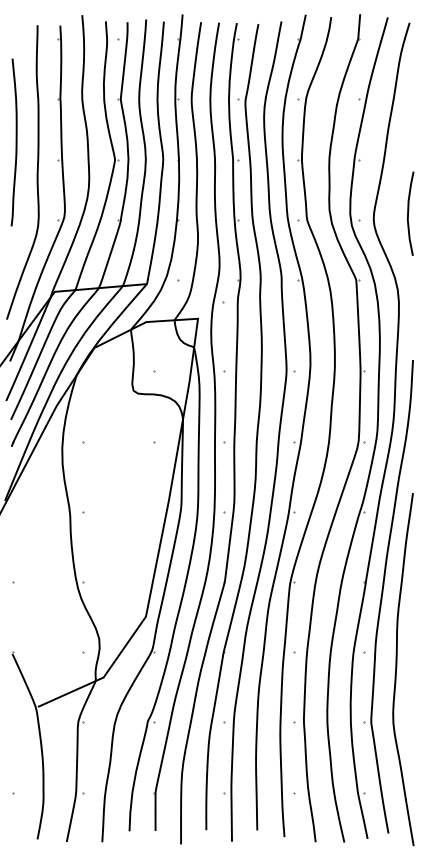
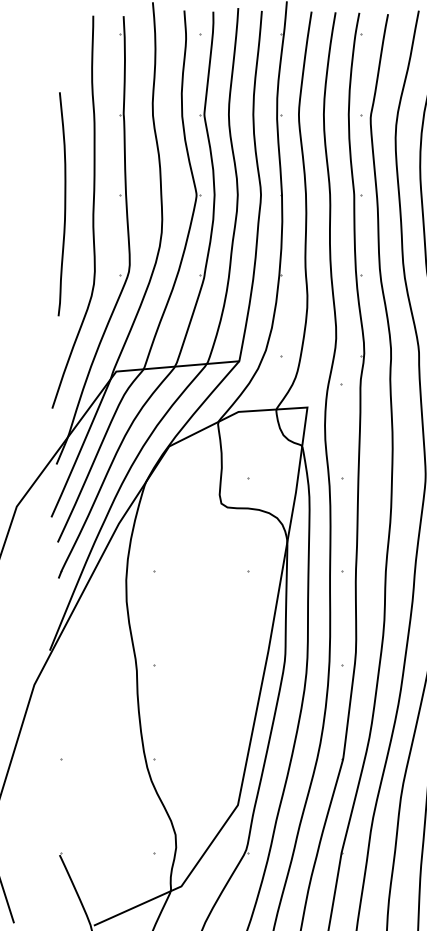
curve: (15, 142) -> (63, 204), moved

